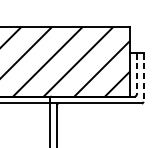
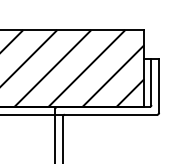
line: (136, 74) -> (151, 82), dashed -> solid
line: (143, 77) -> (159, 85), dashed -> solid

